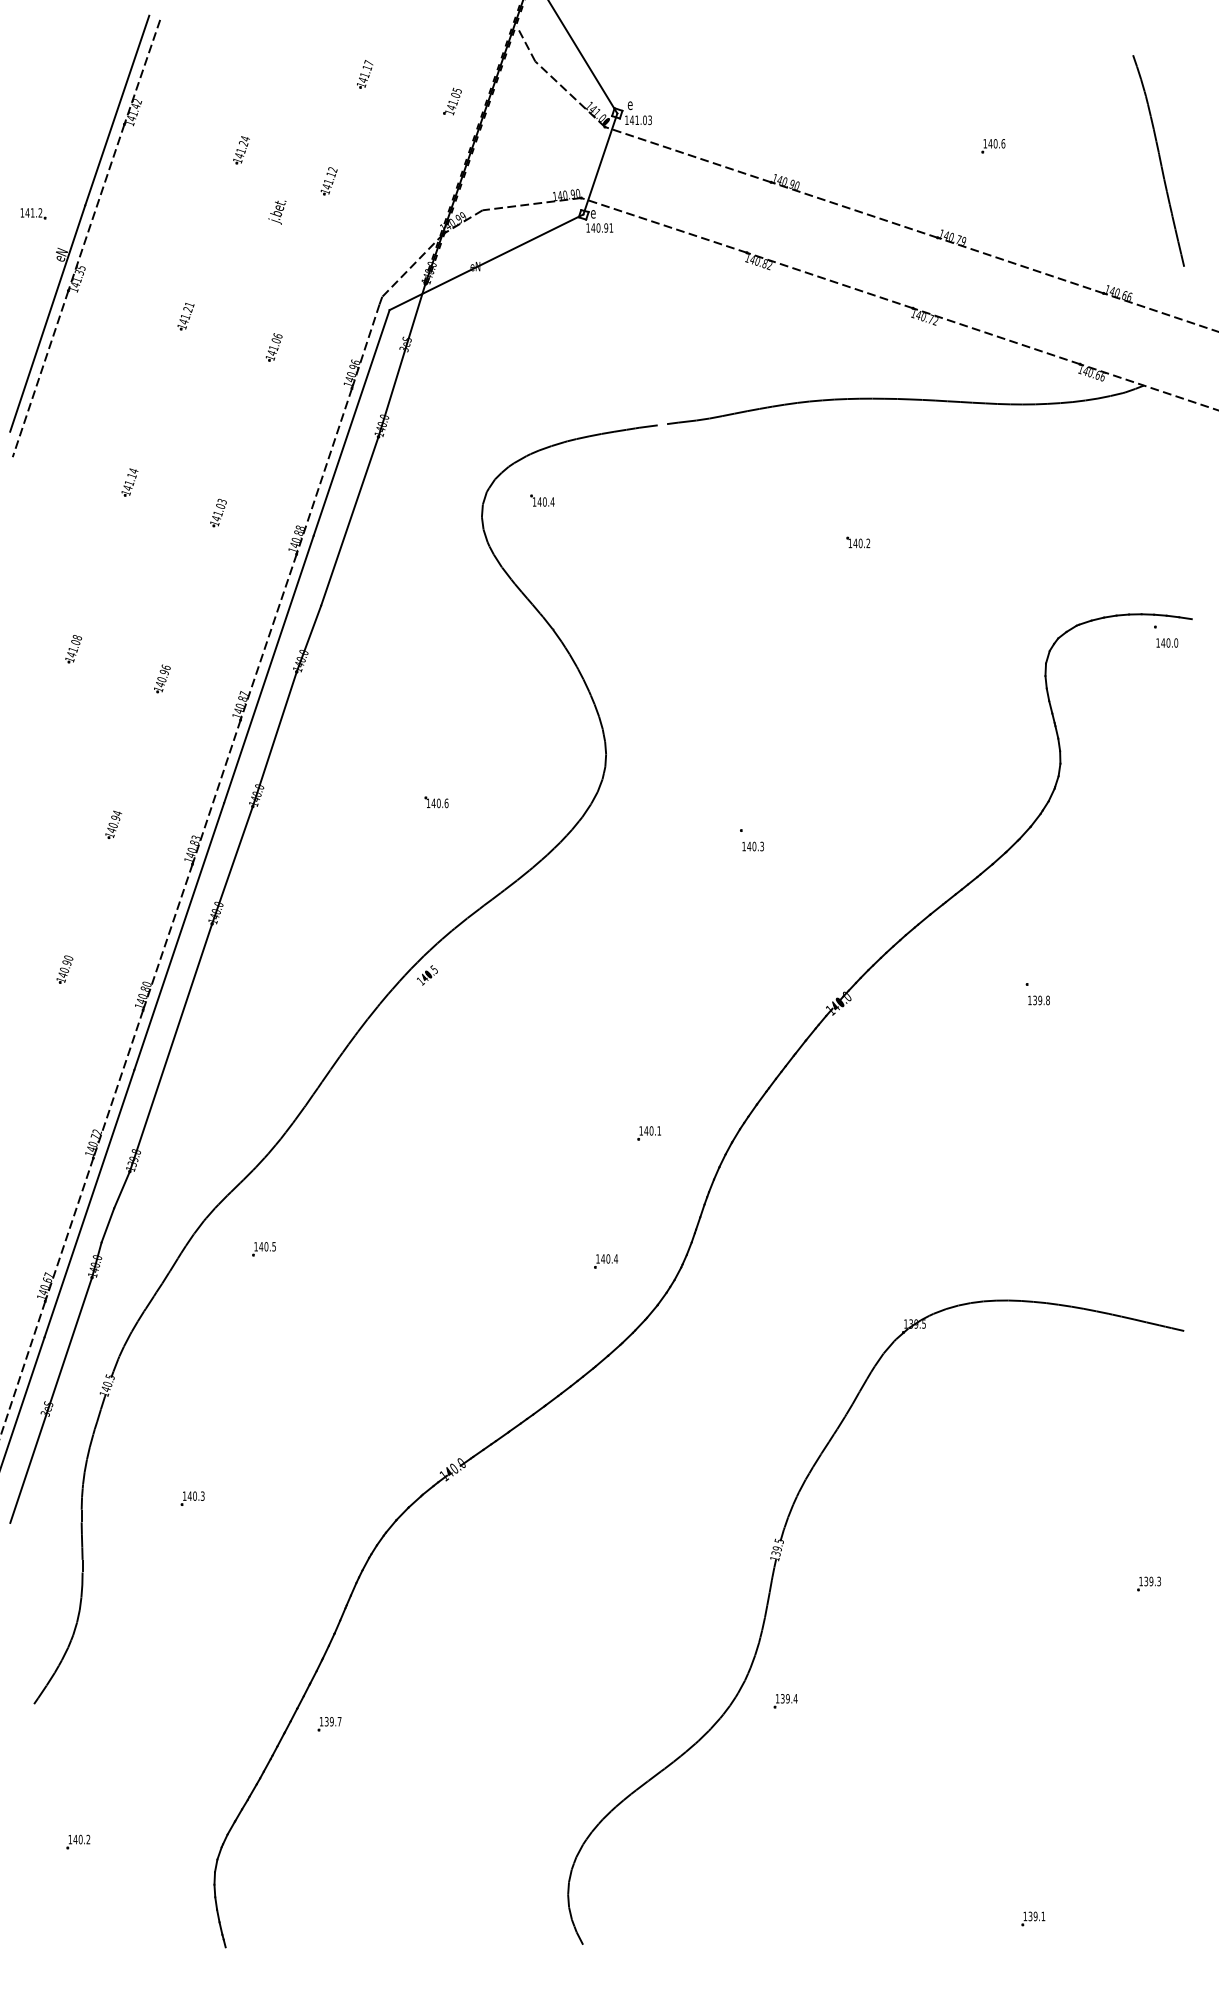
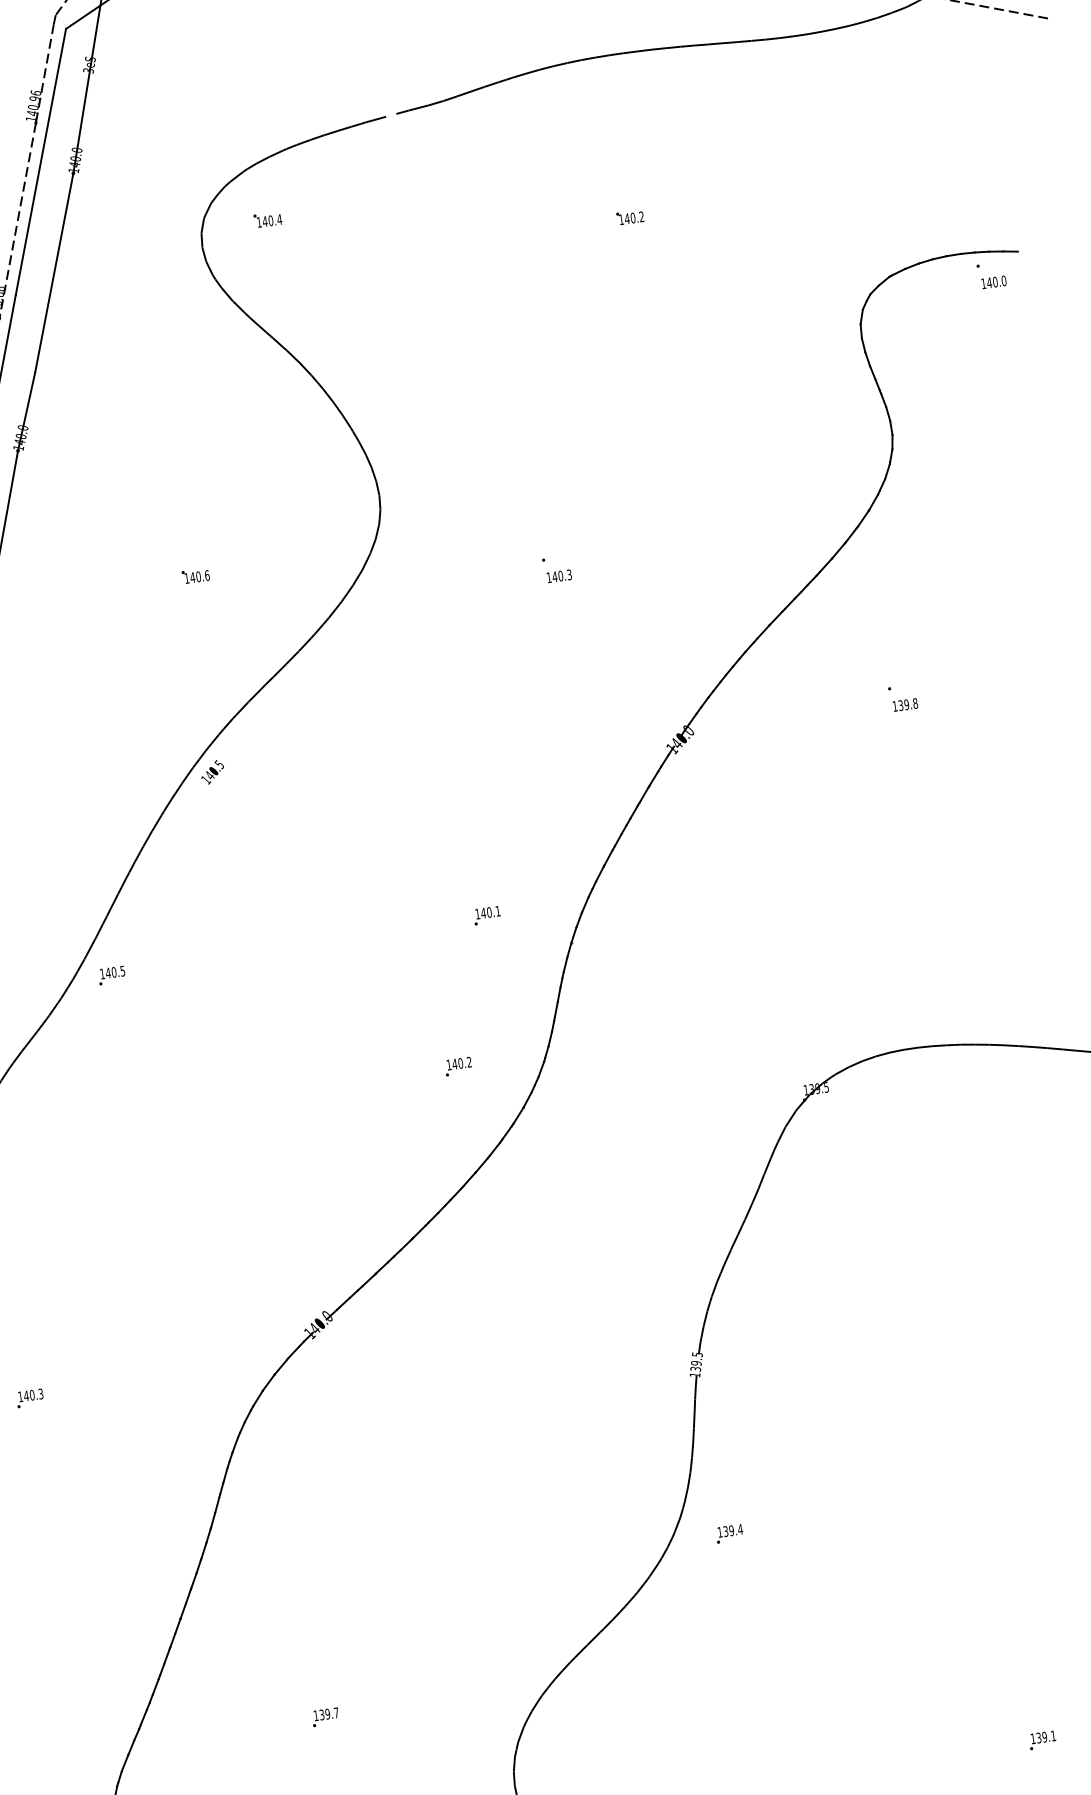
part: (263, 1249) -> (111, 975), moved
text: (616, 1258) -> (469, 1061), 140.4 -> 140.2
part: (329, 1724) -> (325, 1717), moved

